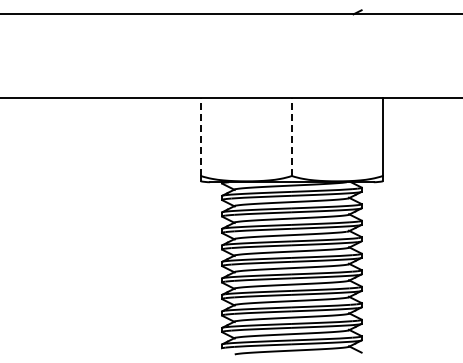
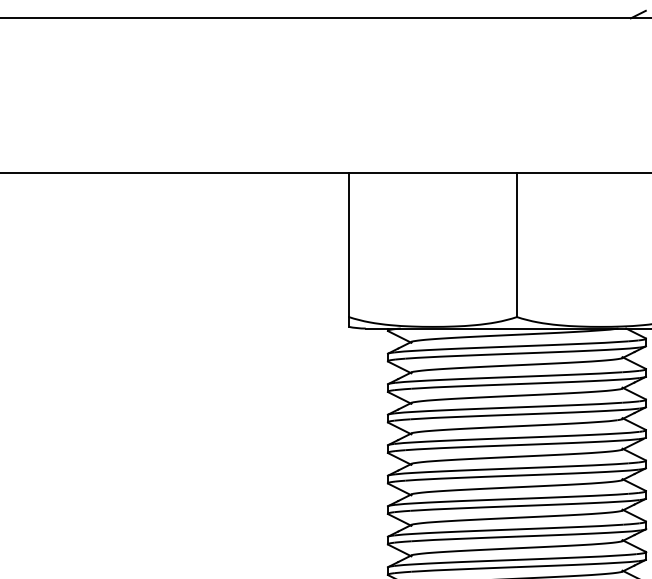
line: (200, 137) -> (348, 245), dashed -> solid
line: (291, 137) -> (516, 245), dashed -> solid

